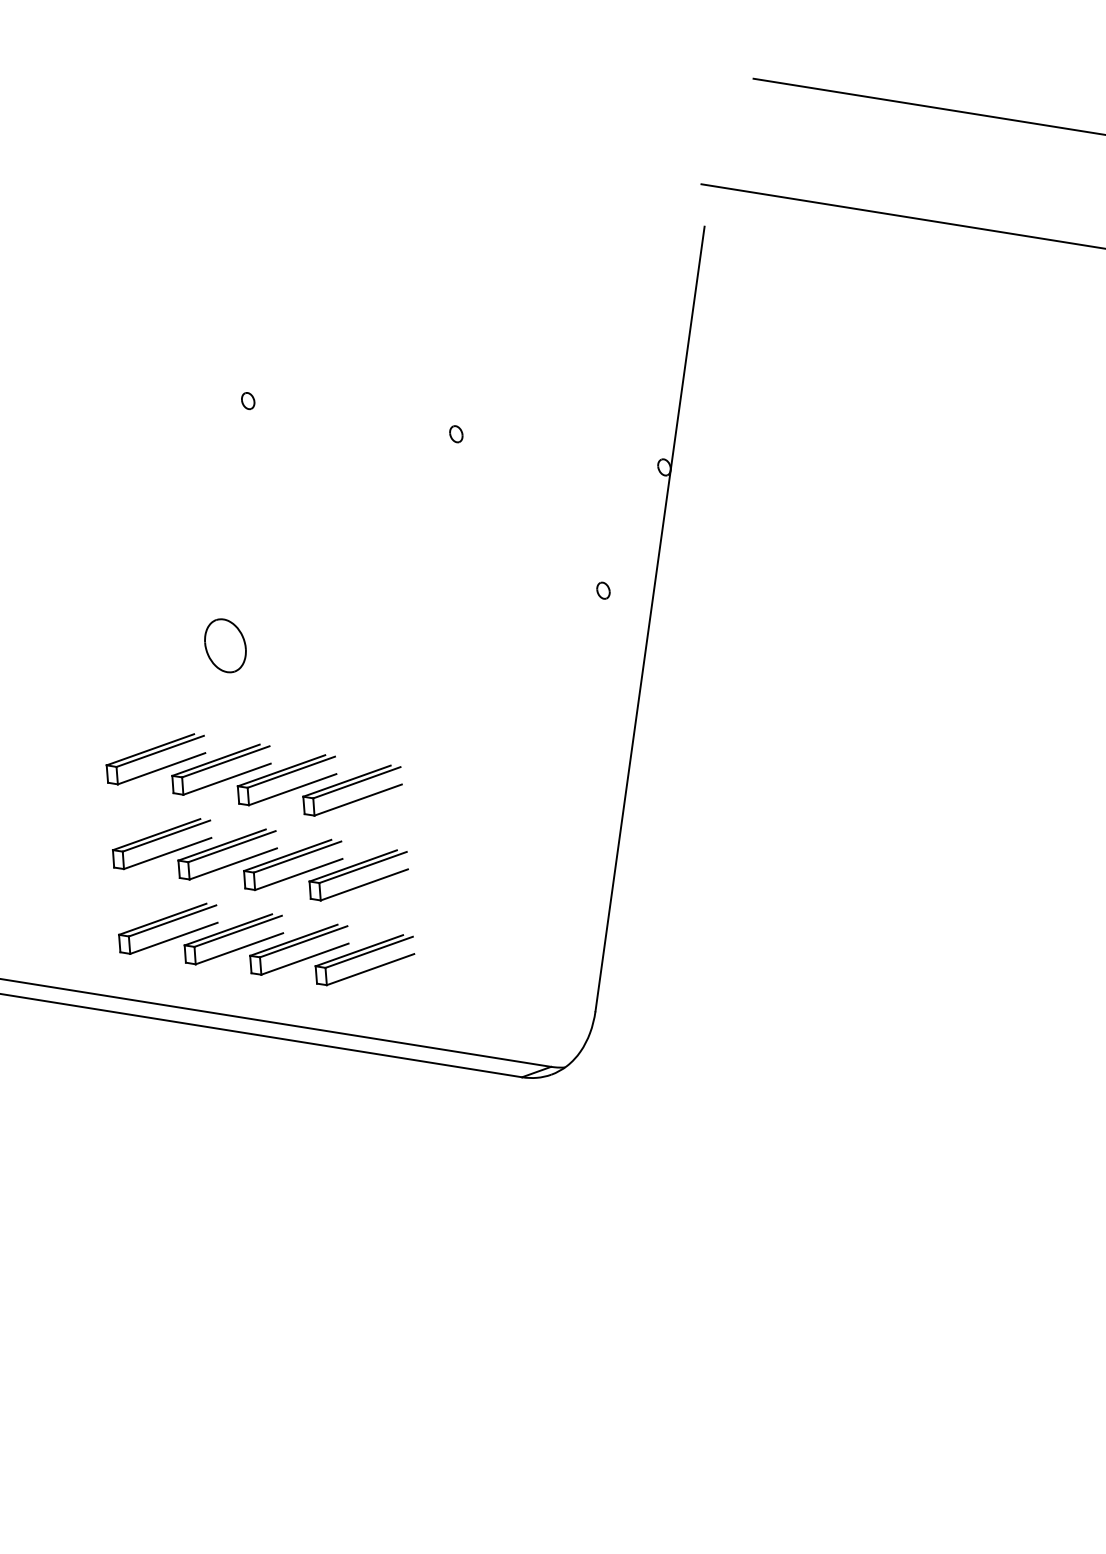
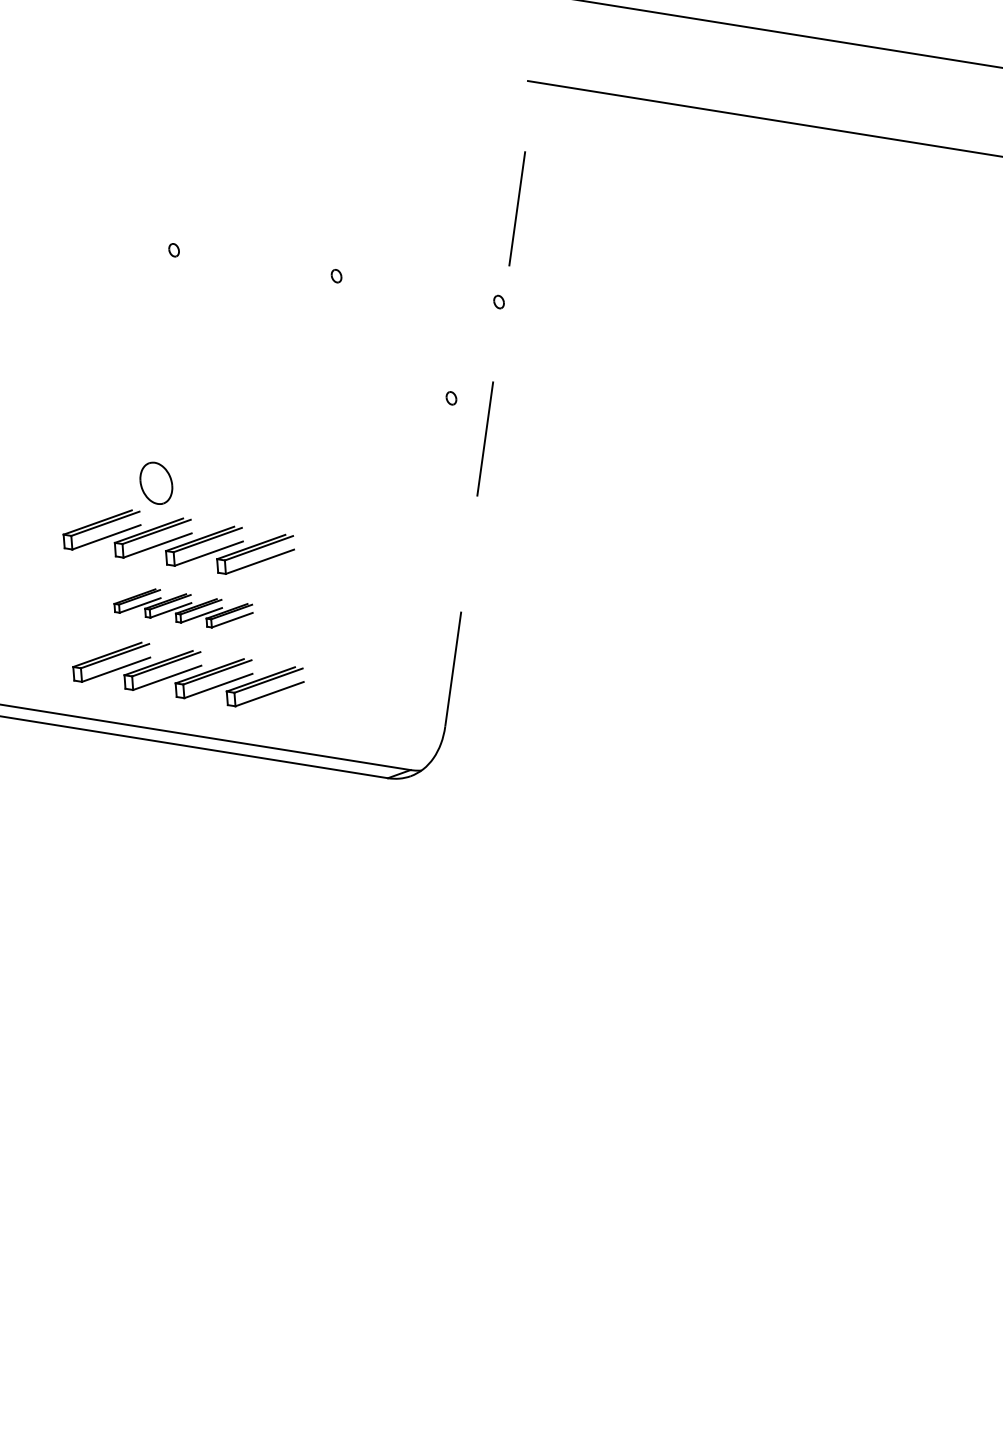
line: (649, 617) -> (487, 419), solid -> dashed
part: (225, 644) -> (156, 482), moved
part: (260, 859) -> (183, 608), size x0.6

